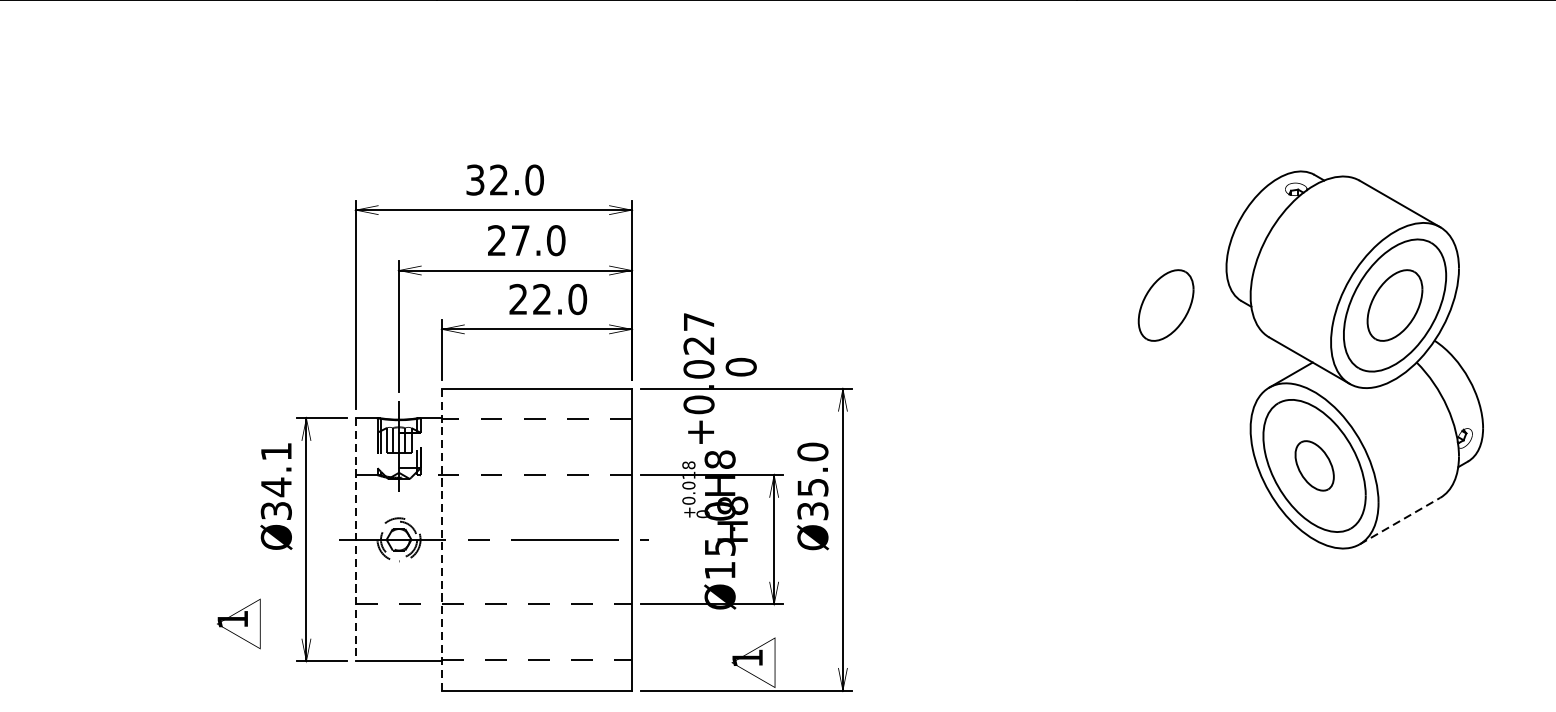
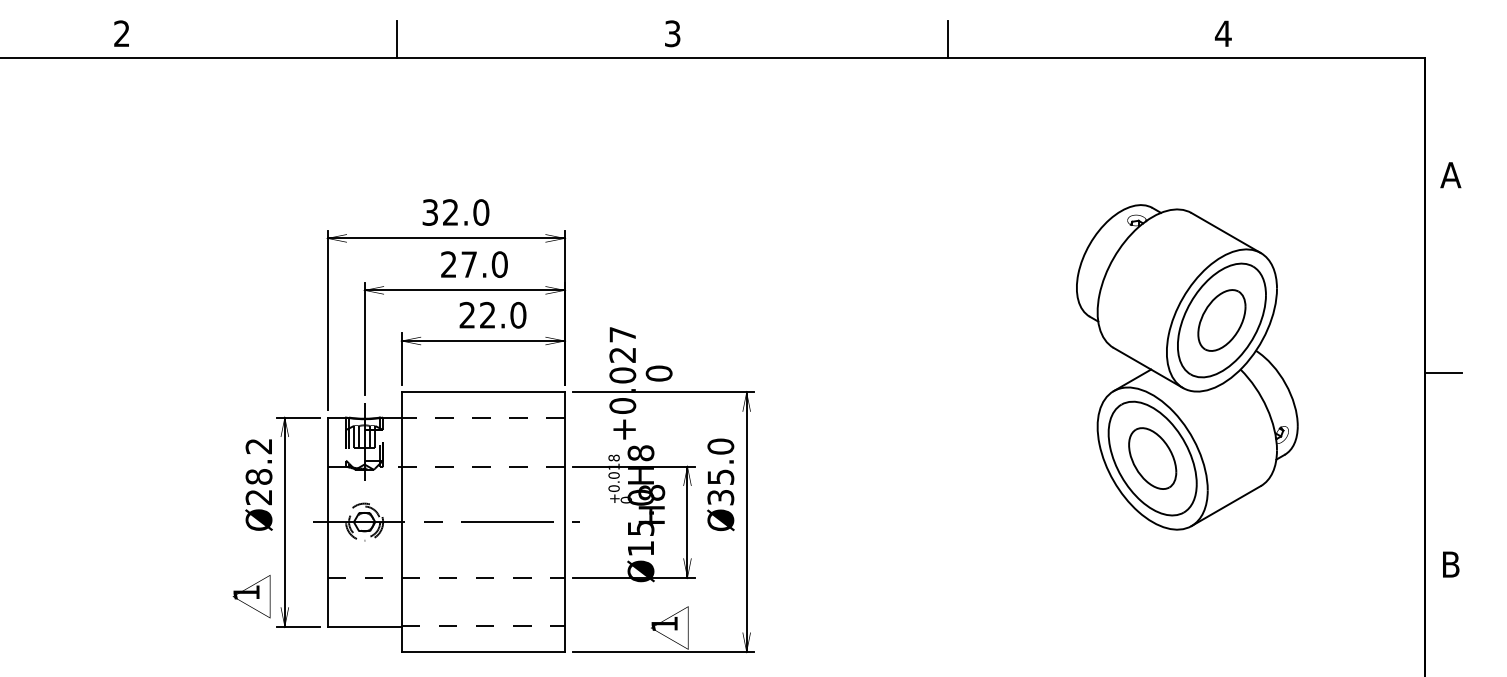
part: (1165, 305) -> (1024, 320), removed
part: (1314, 465) -> (1152, 458), size x1.43
text: (275, 482) -> (258, 472), Ø34.1 -> Ø28.2
line: (1400, 521) -> (1226, 506), dashed -> solid
line: (355, 540) -> (327, 522), dashed -> solid
line: (441, 540) -> (401, 522), dashed -> solid
text: (238, 623) -> (251, 596), moved

